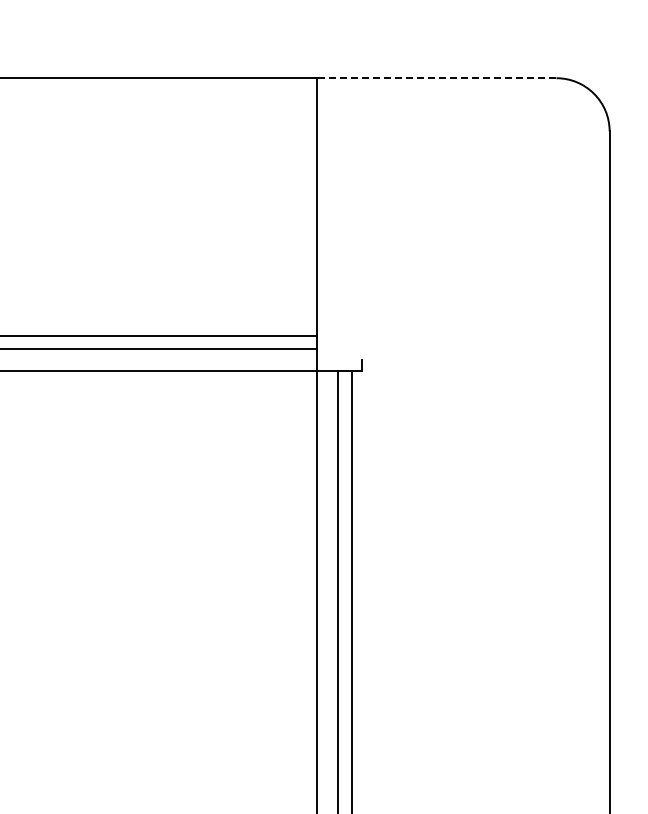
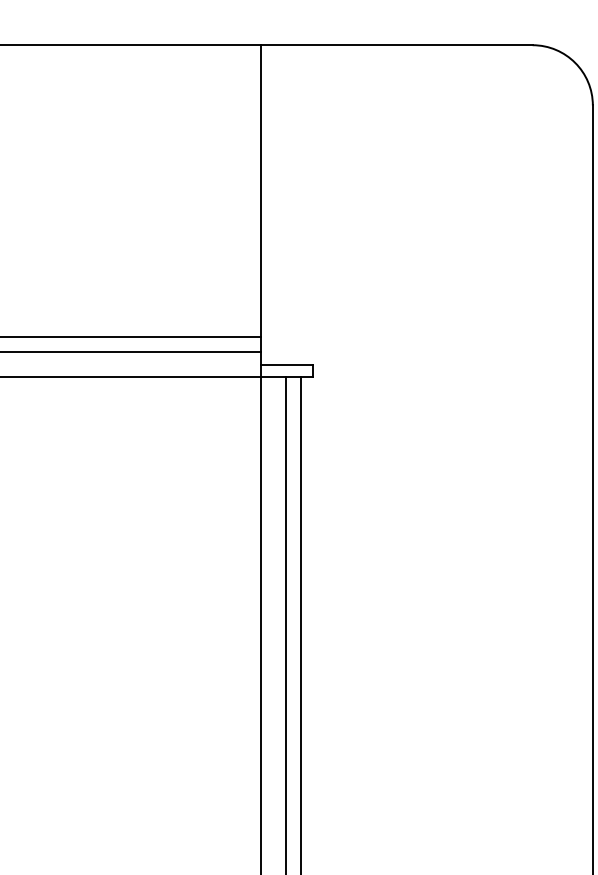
line: (436, 78) -> (396, 45), dashed -> solid
line: (339, 360) -> (286, 365), added

